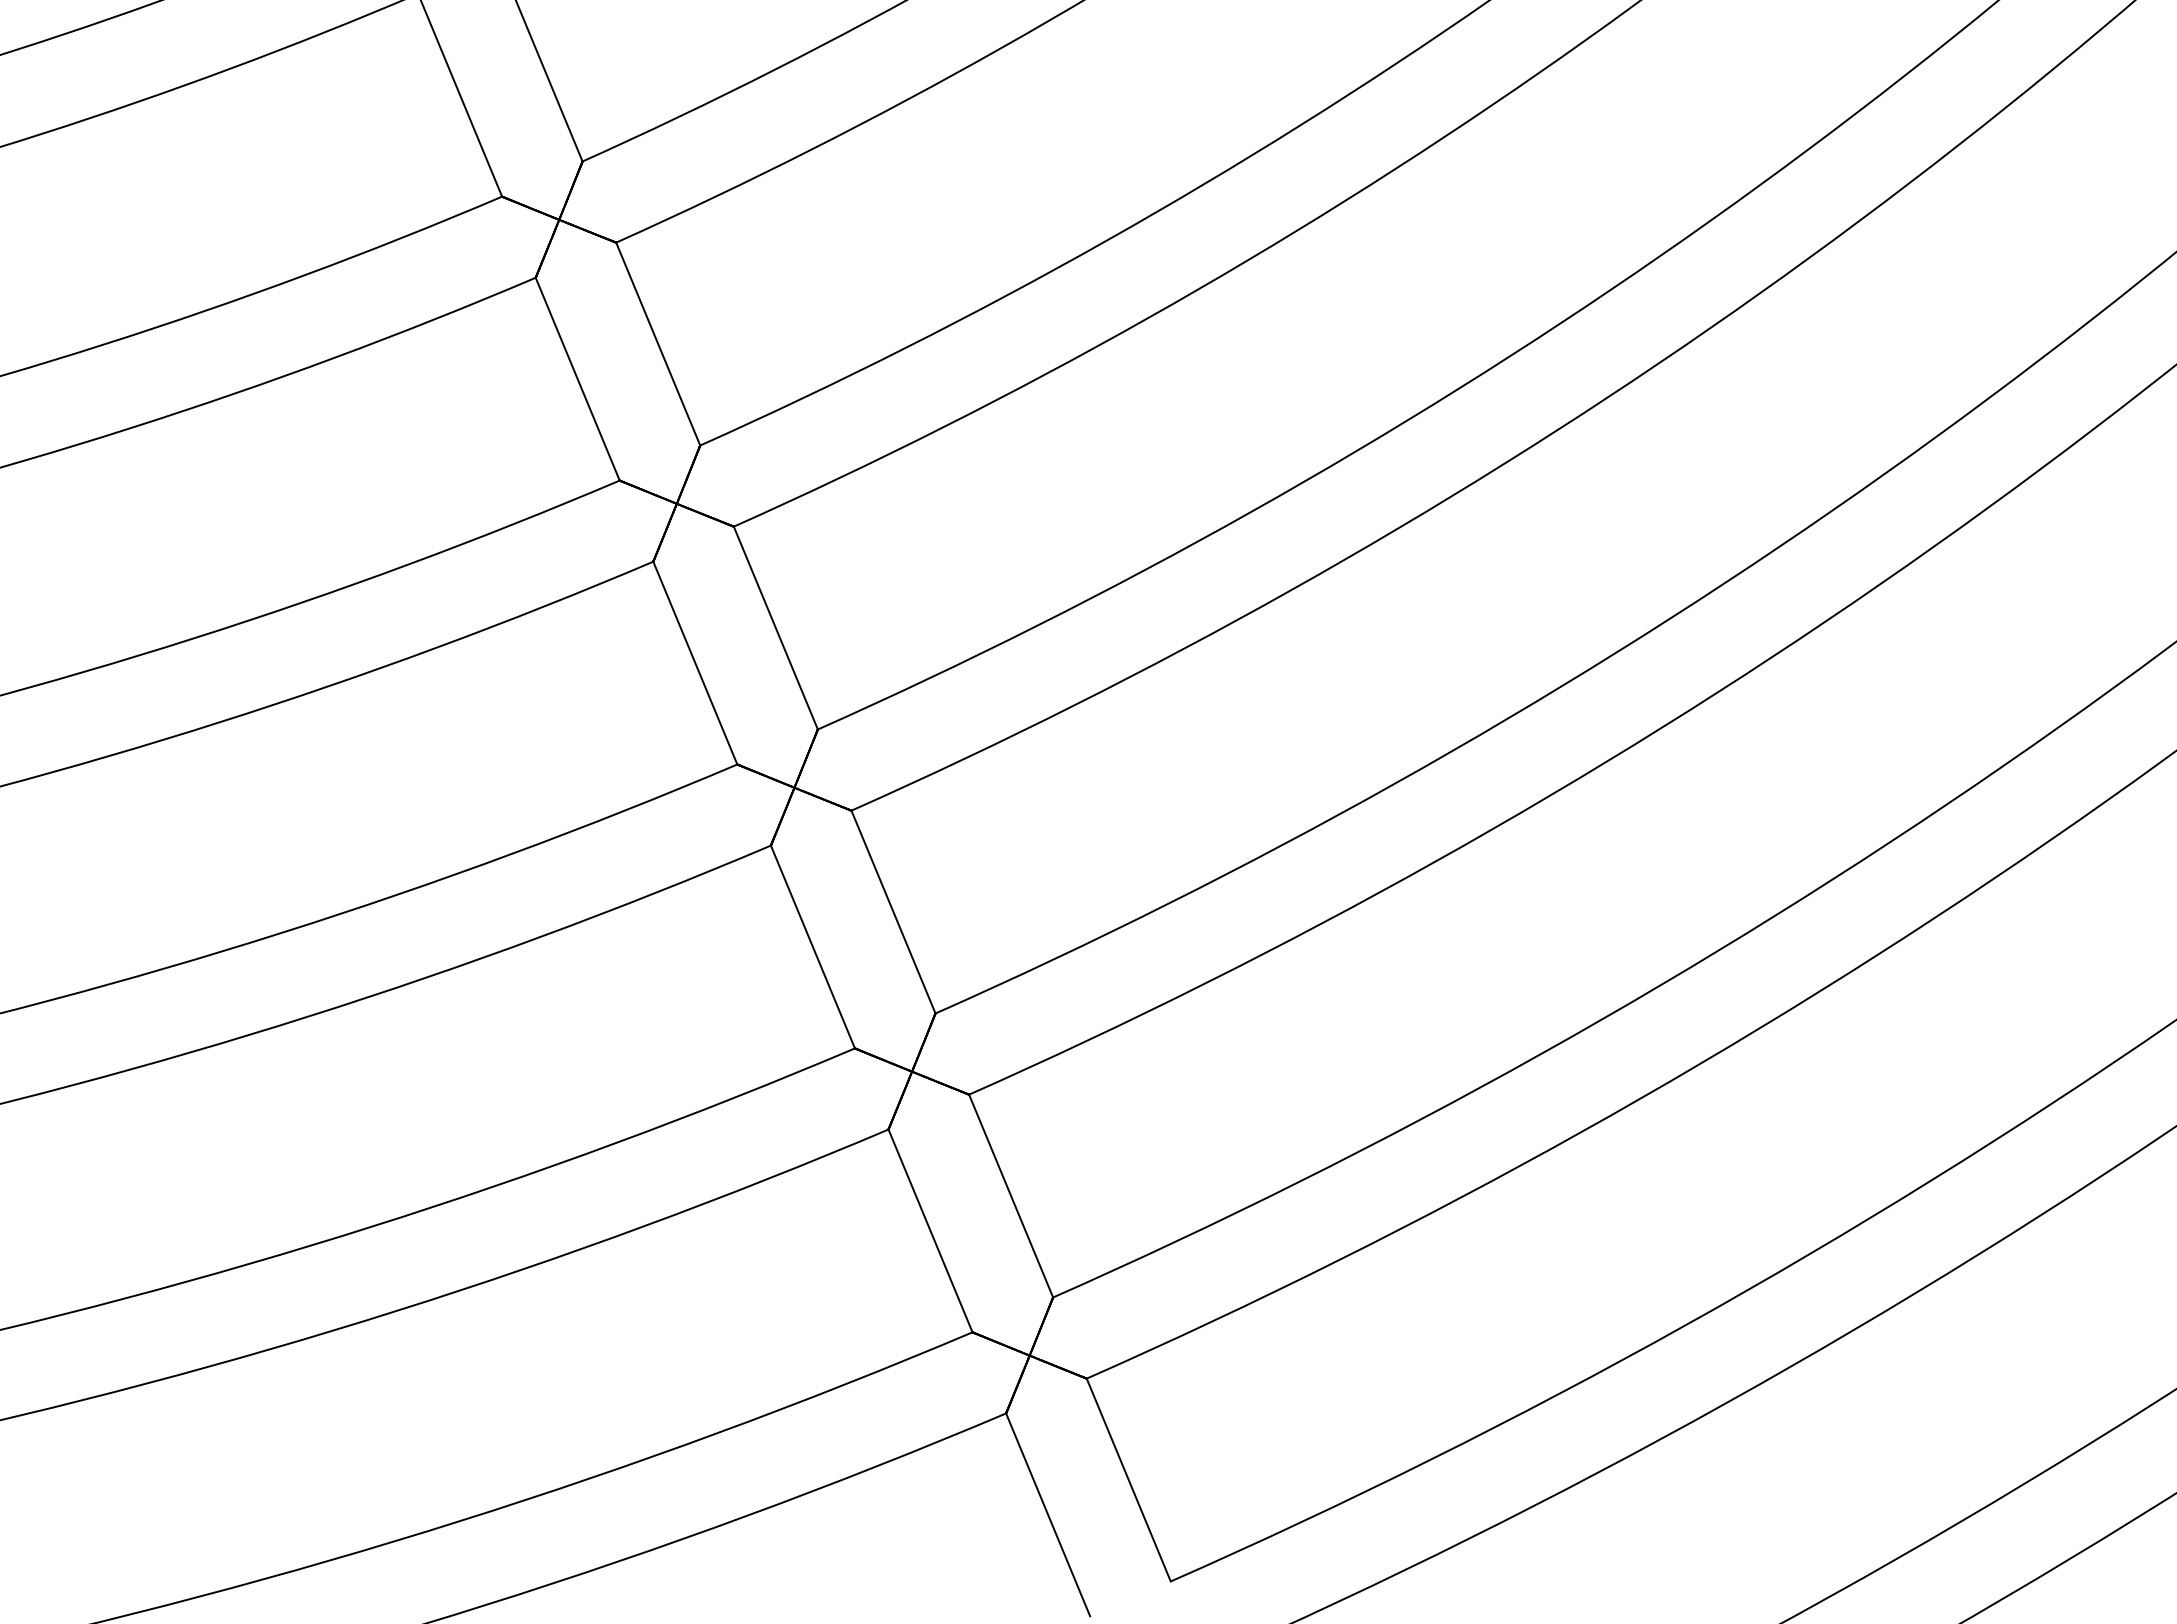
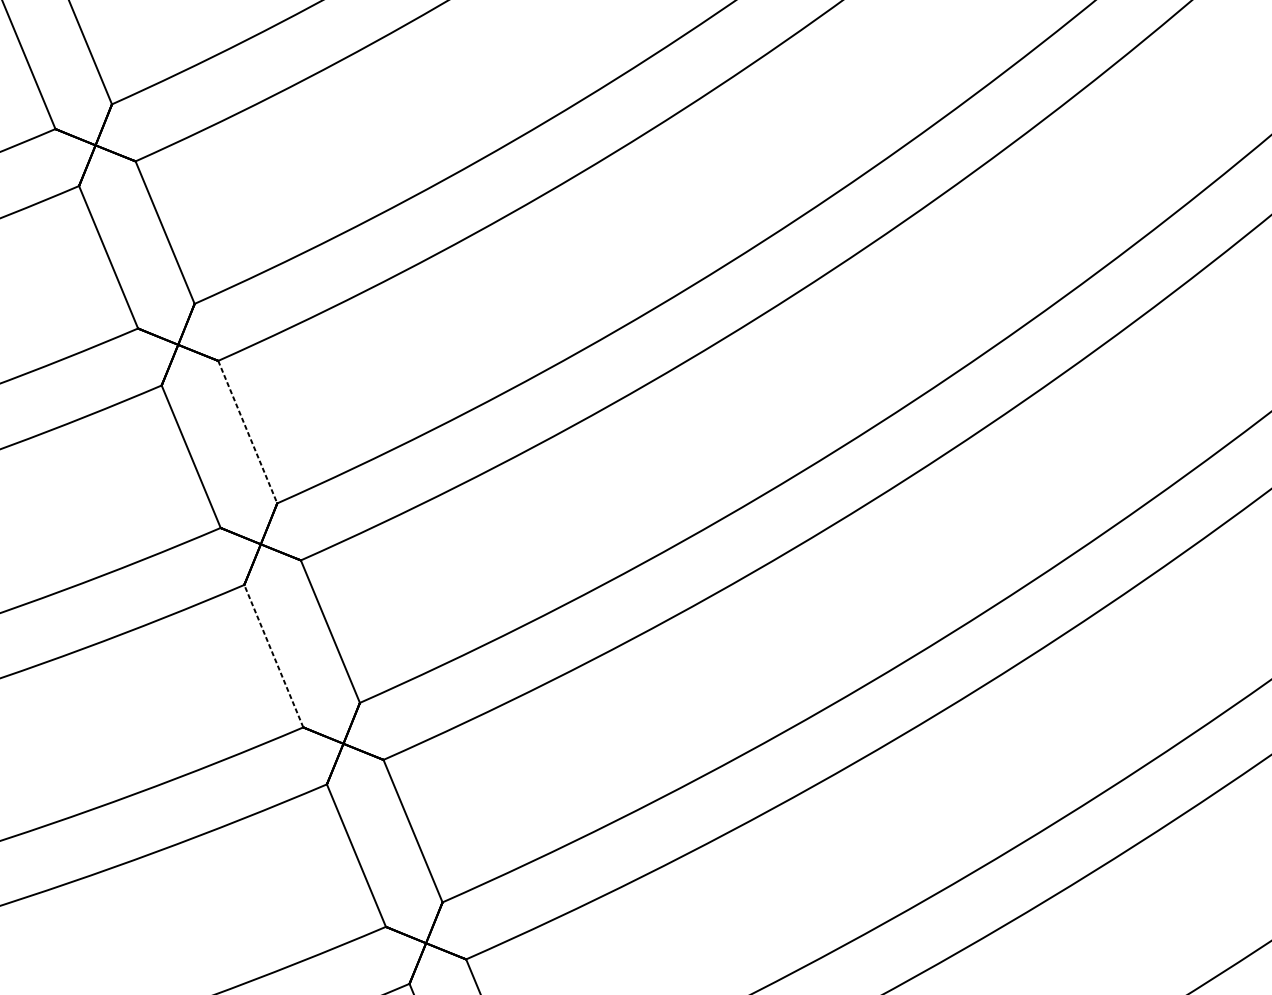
line: (775, 628) -> (247, 432), solid -> dashed
line: (812, 947) -> (273, 656), solid -> dashed

